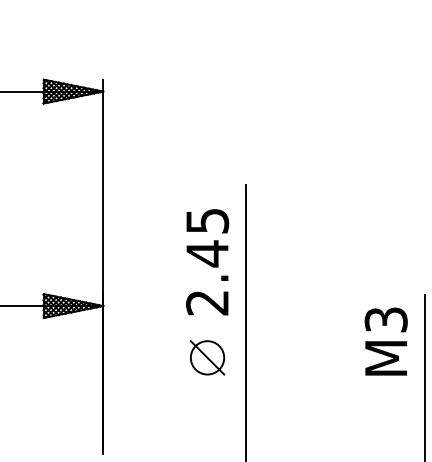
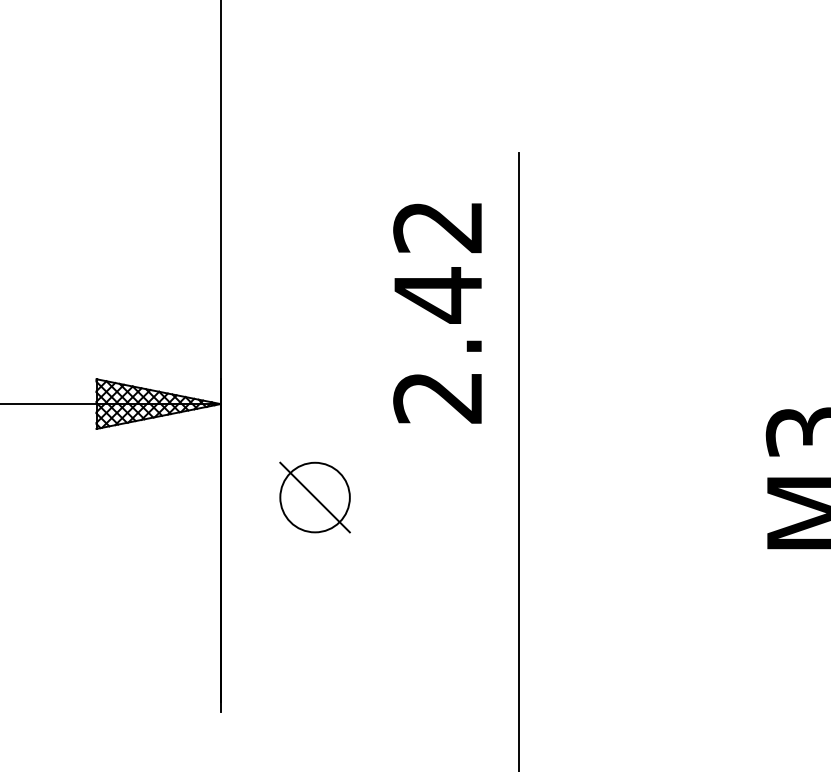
text: (207, 221) -> (438, 227), 2.45 -> 2.42
part: (207, 357) -> (315, 496), moved

